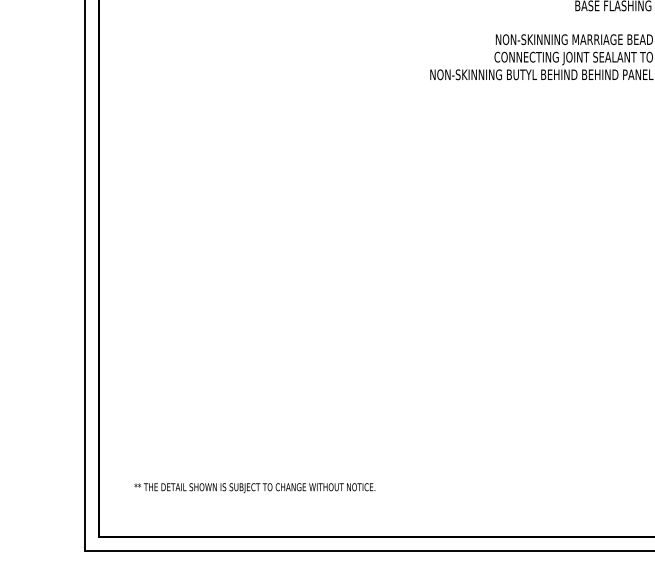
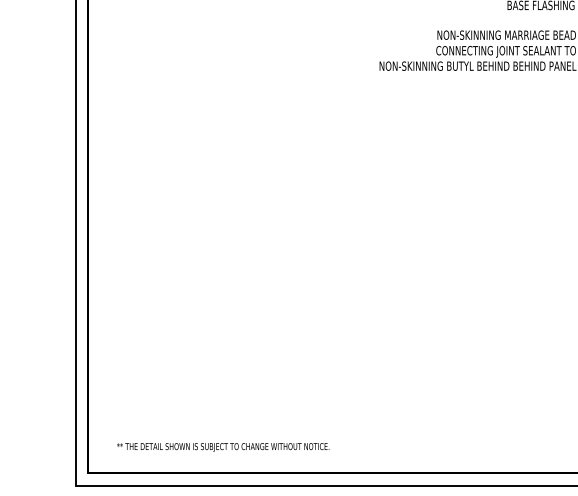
text: (254, 488) -> (222, 447), moved

